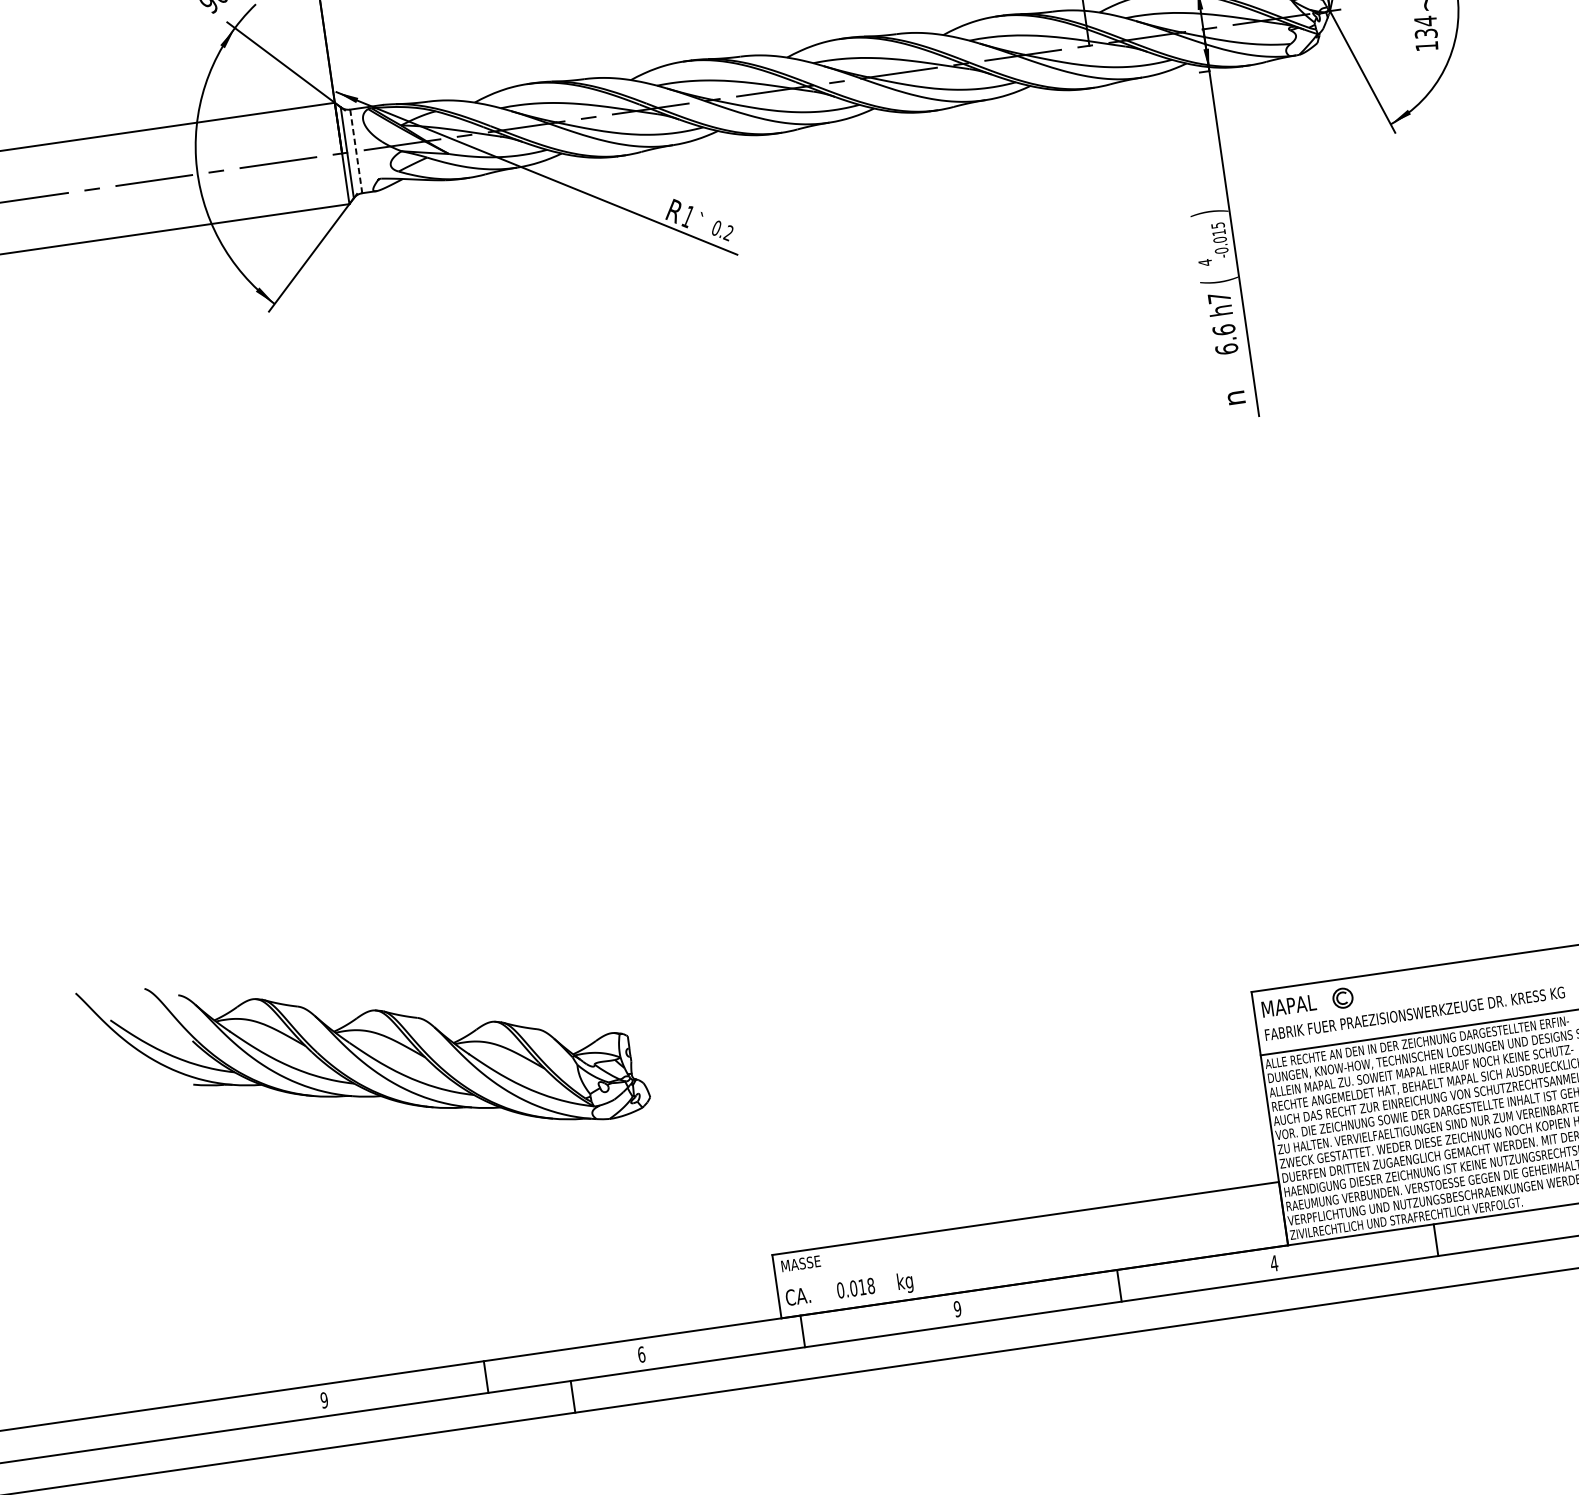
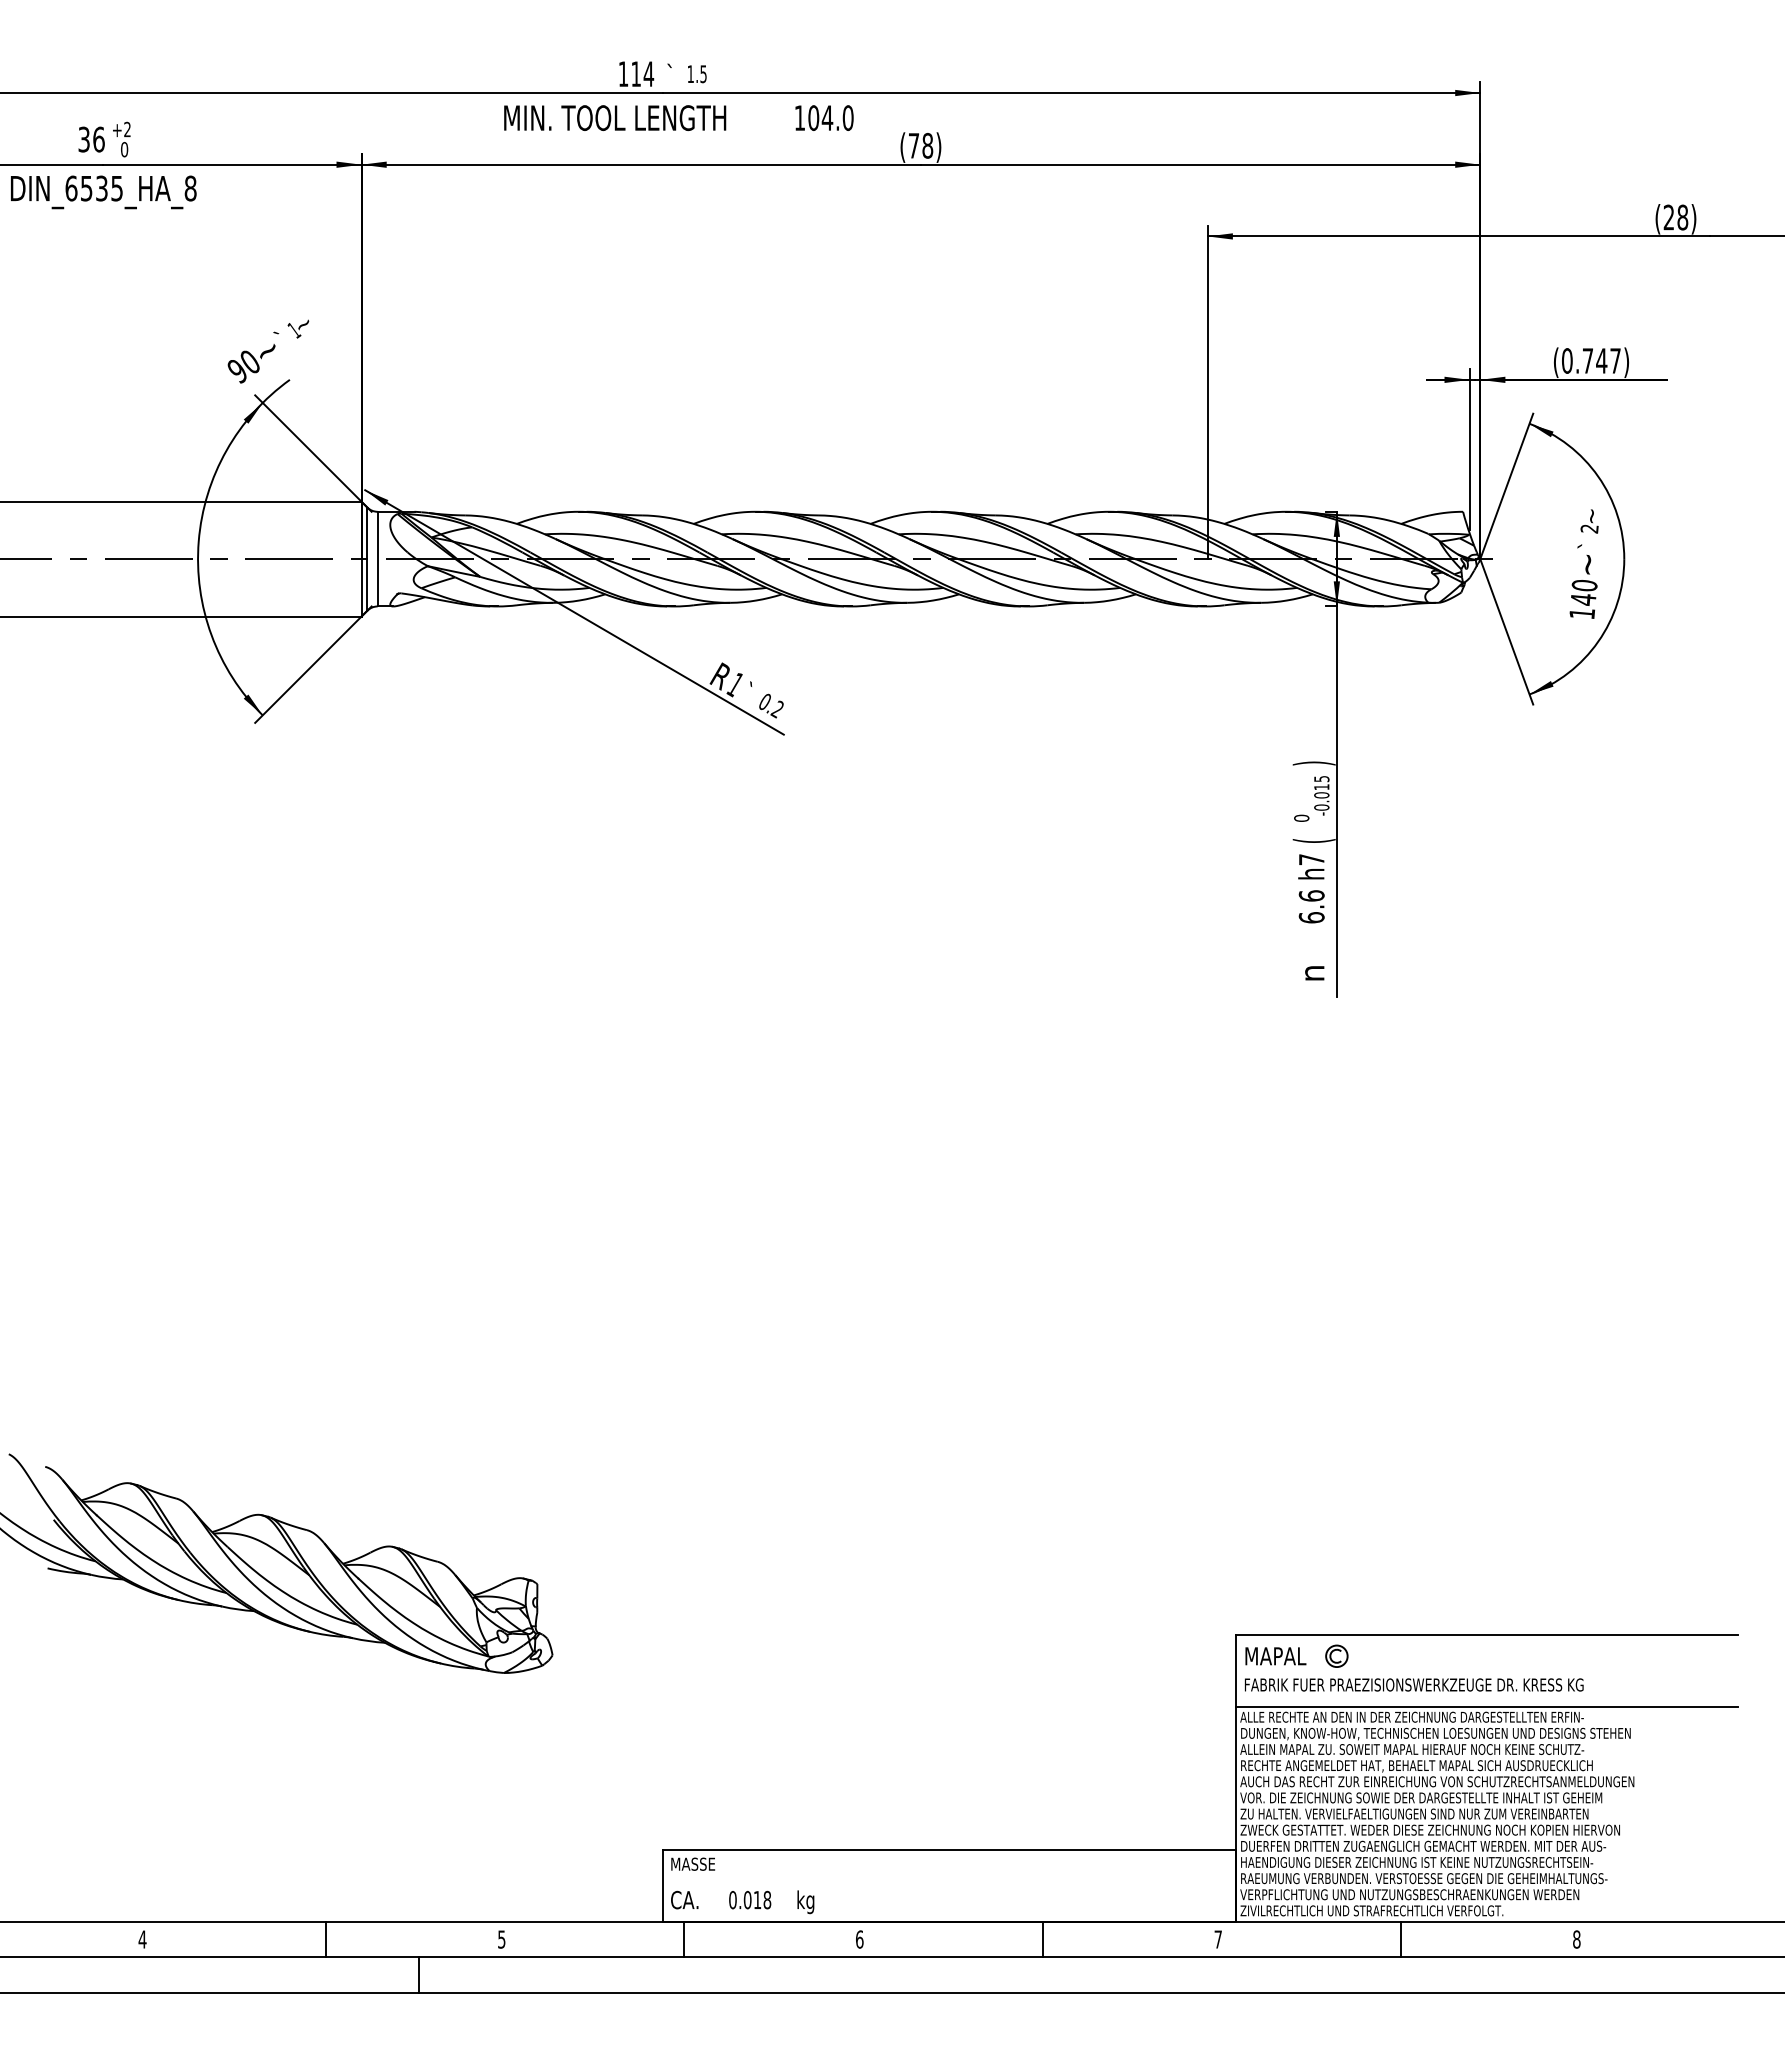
text: (1425, 27) -> (1583, 592), 134 -> 140
line: (356, 151) -> (377, 559), dashed -> solid
text: (1205, 262) -> (1301, 818), 4 -> 0
text: (1274, 1263) -> (1218, 1939), 4 -> 7
text: (957, 1309) -> (859, 1939), 9 -> 6
text: (641, 1354) -> (501, 1939), 6 -> 5
text: (324, 1400) -> (142, 1939), 9 -> 4

